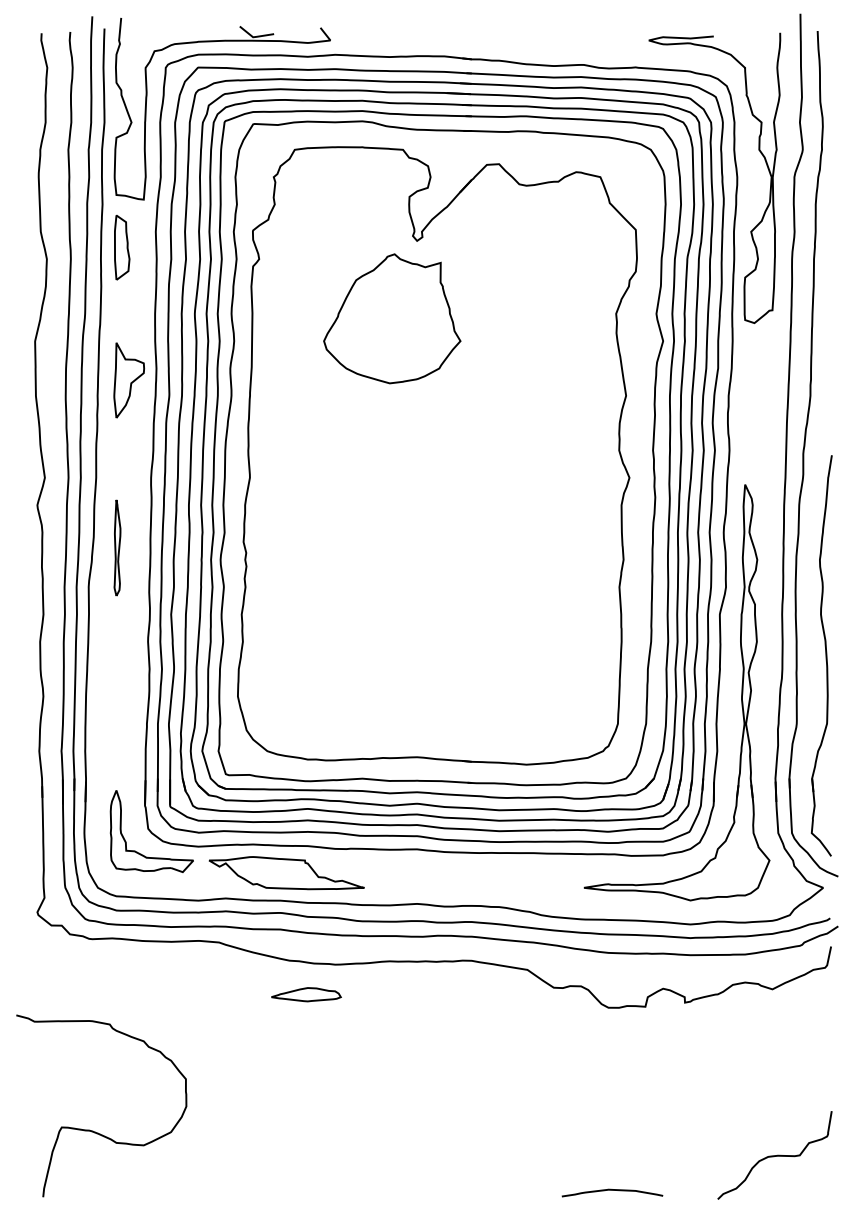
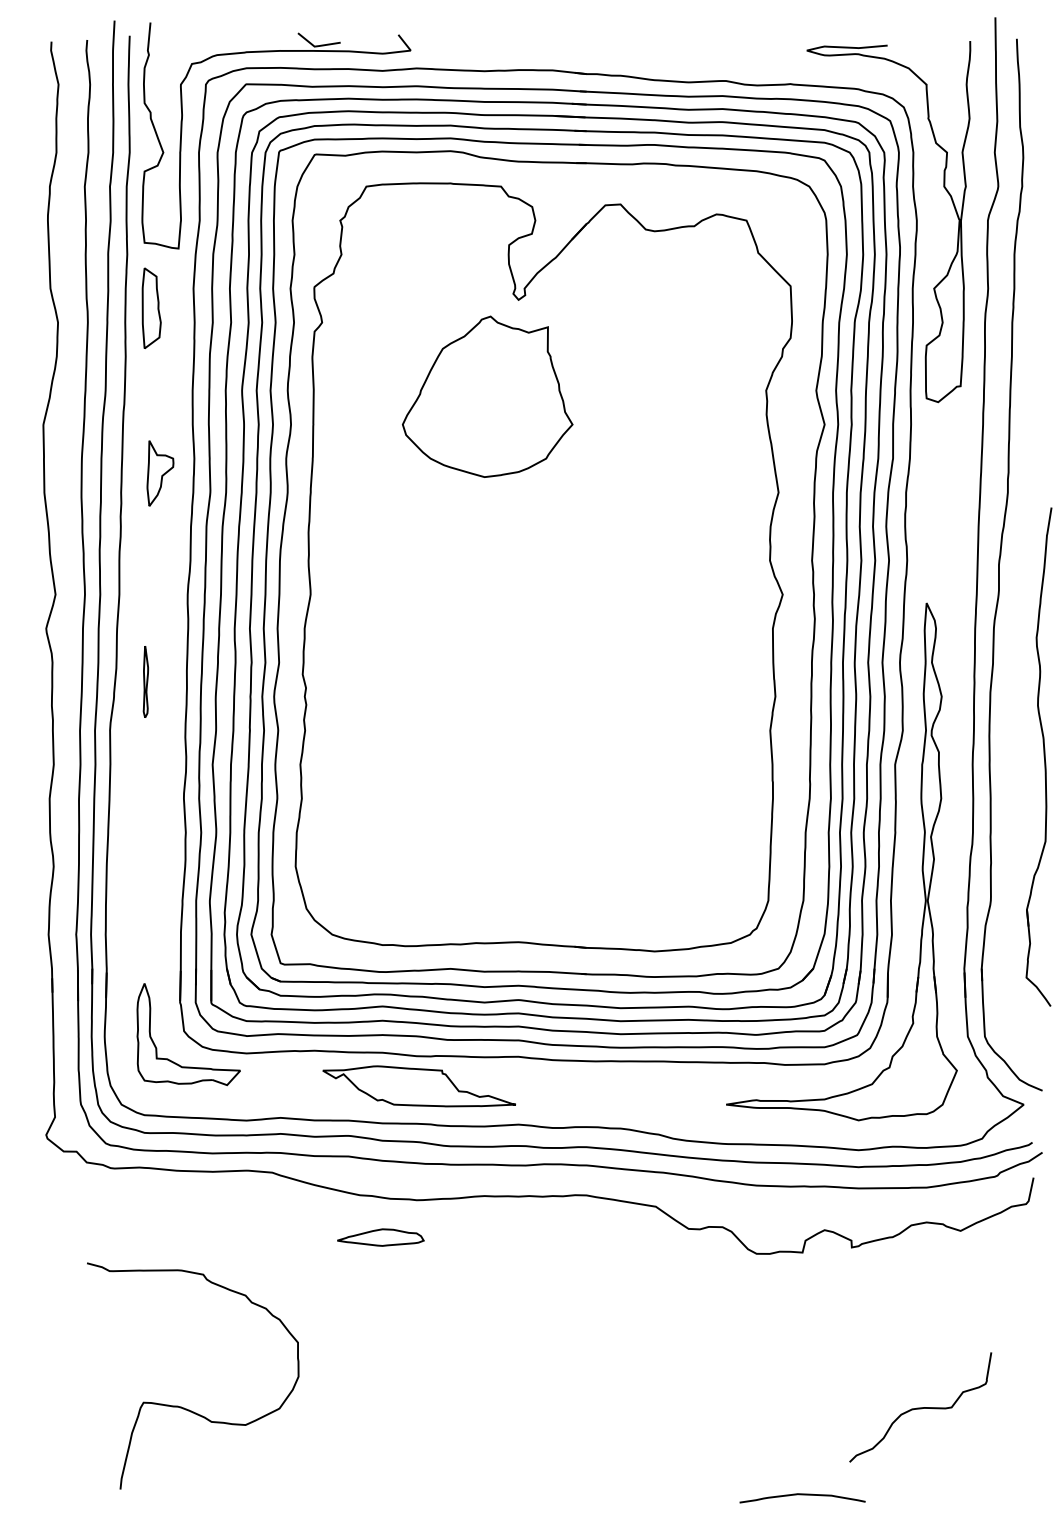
part: (129, 380) -> (160, 473), size x0.7
part: (117, 547) -> (145, 681), size x0.6
part: (821, 655) -> (1038, 756), moved
part: (286, 873) -> (418, 1086), moved
curve: (92, 1130) -> (181, 1406), moved
curve: (774, 1155) -> (920, 1407), moved
curve: (612, 1190) -> (802, 1495), moved

